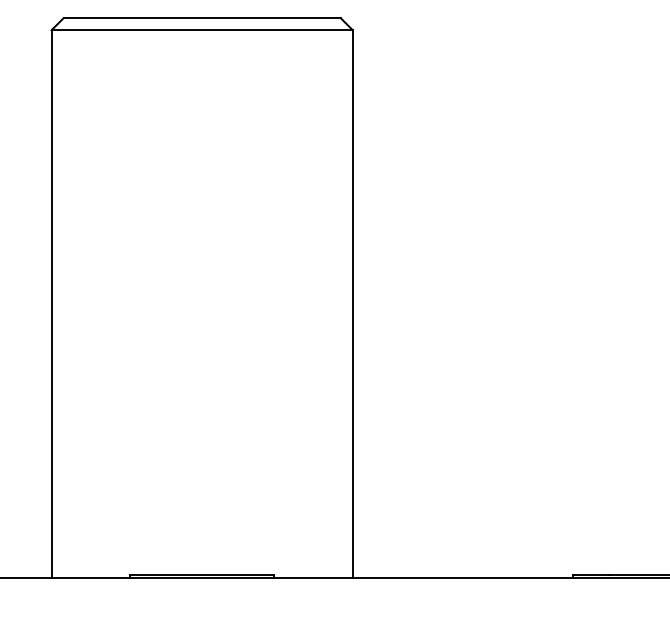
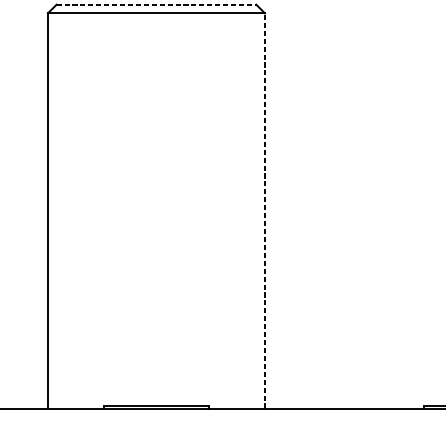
line: (202, 18) -> (156, 4), solid -> dashed
line: (352, 303) -> (264, 210), solid -> dashed

